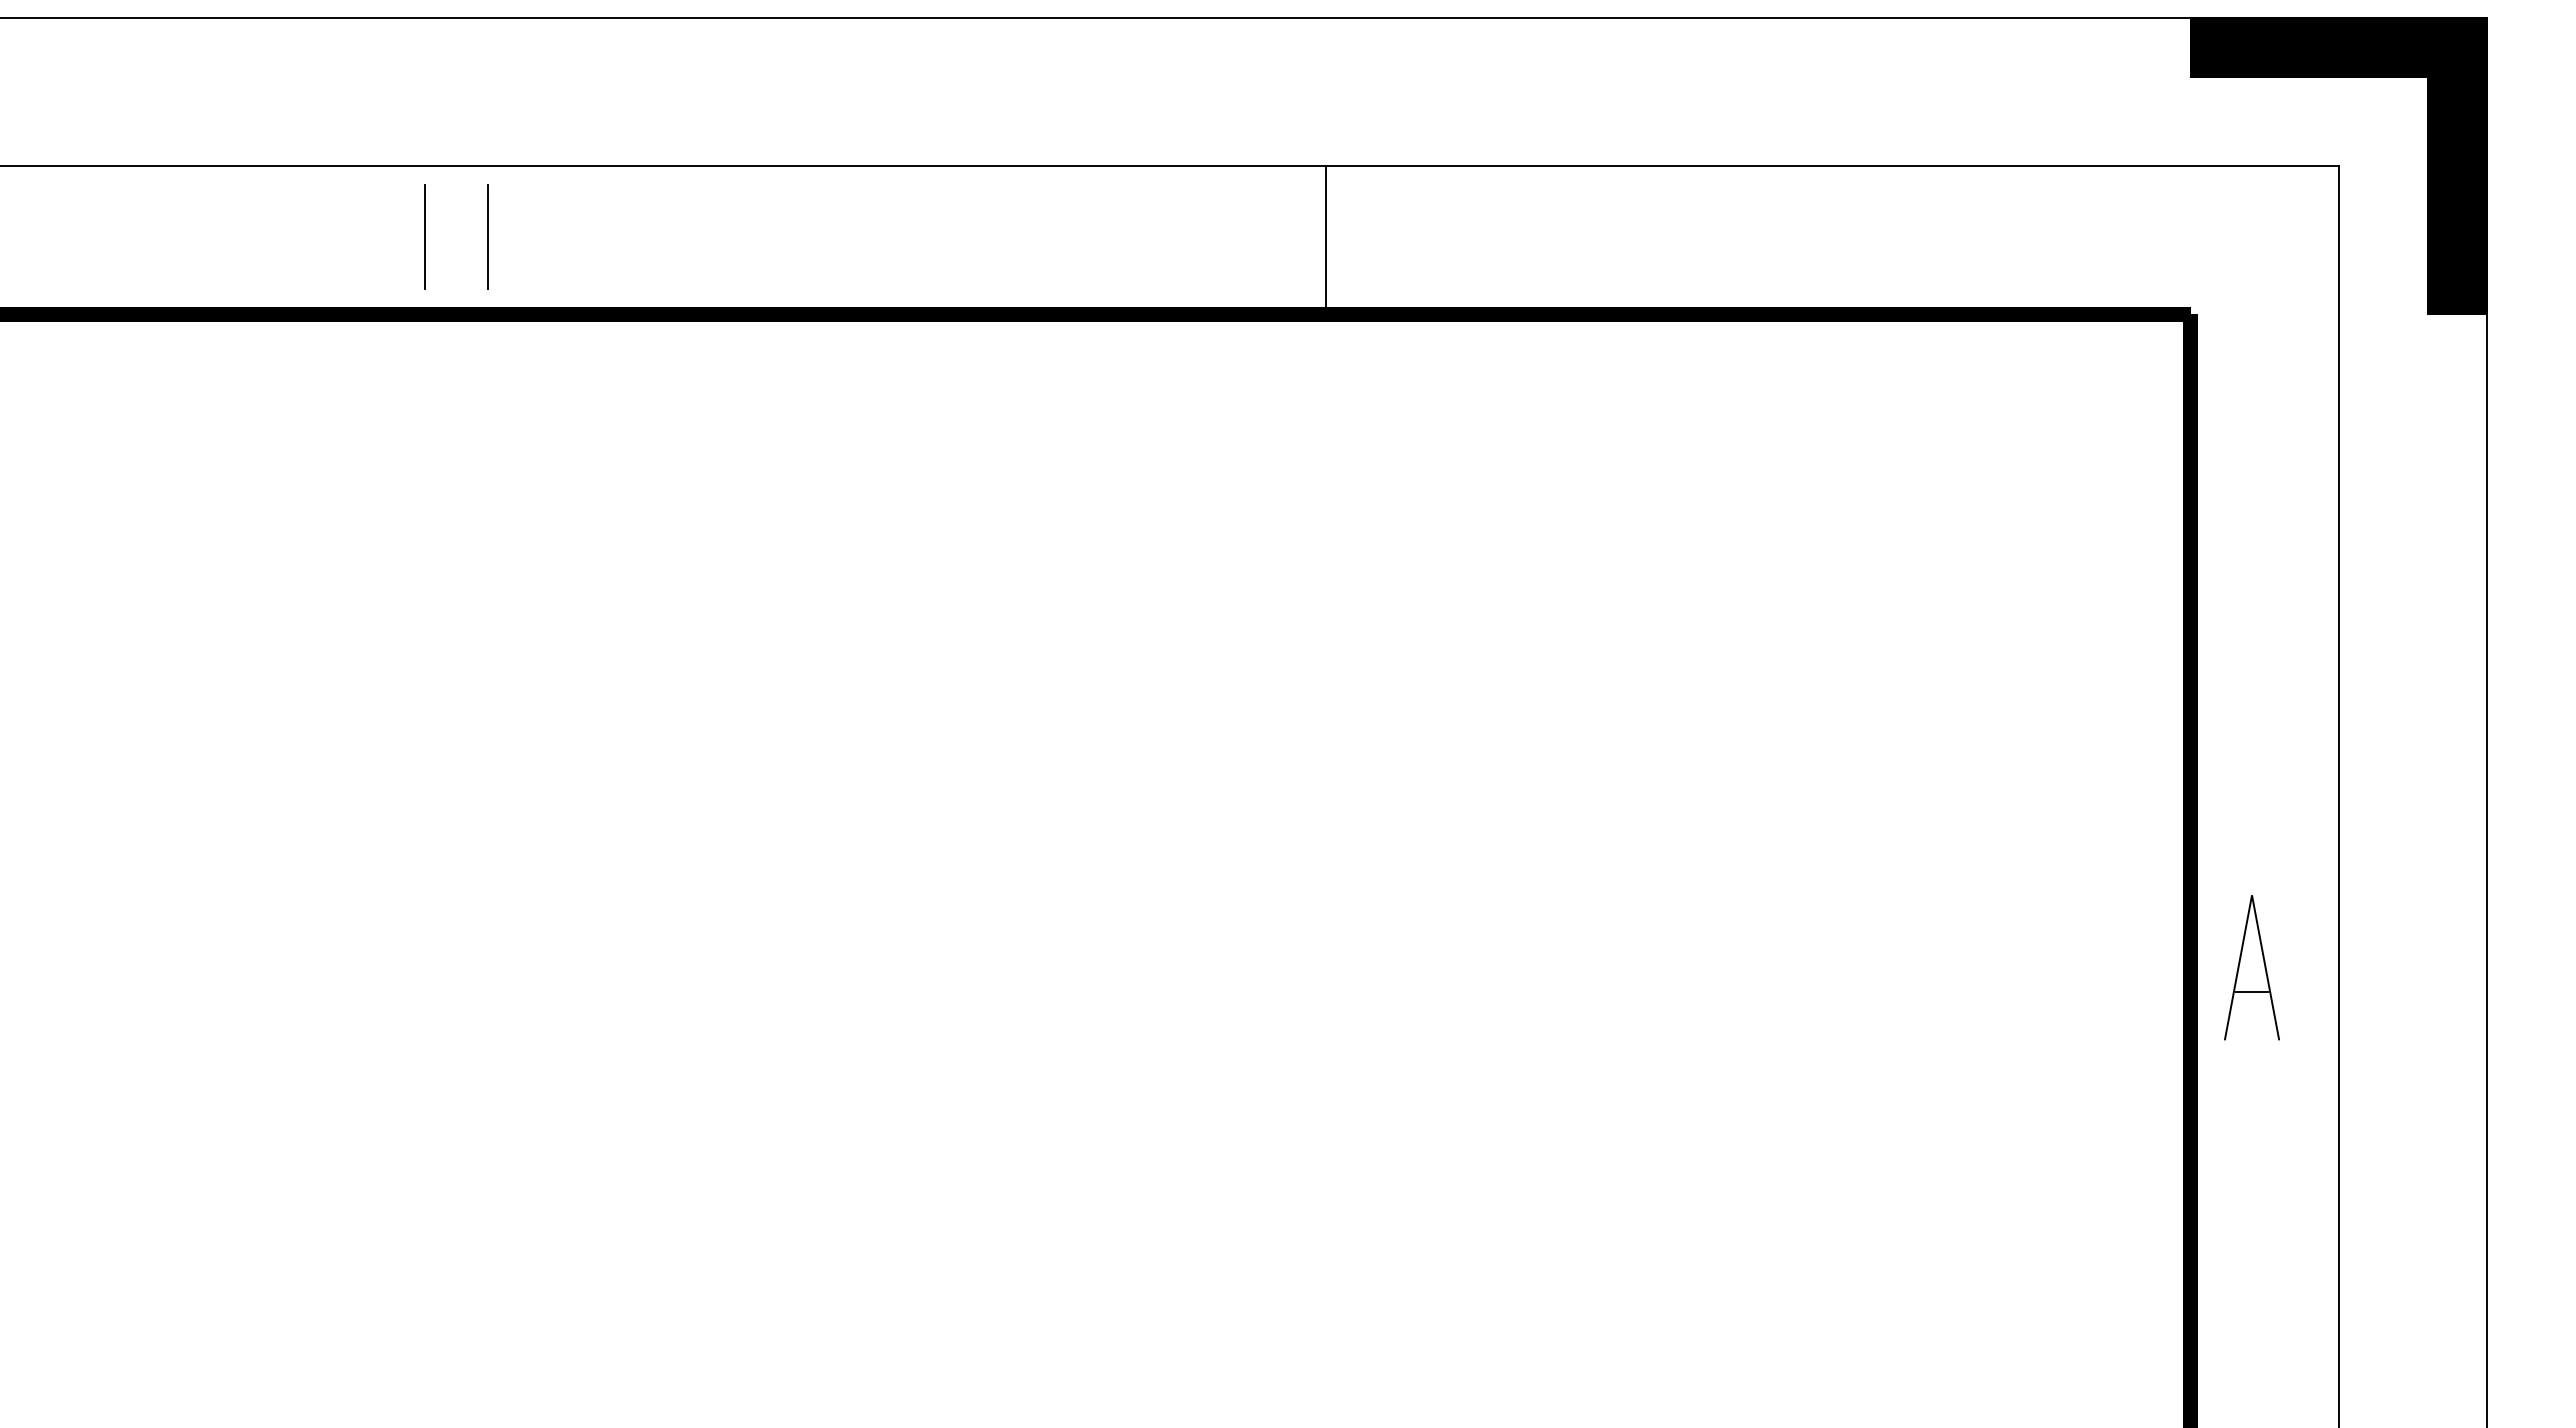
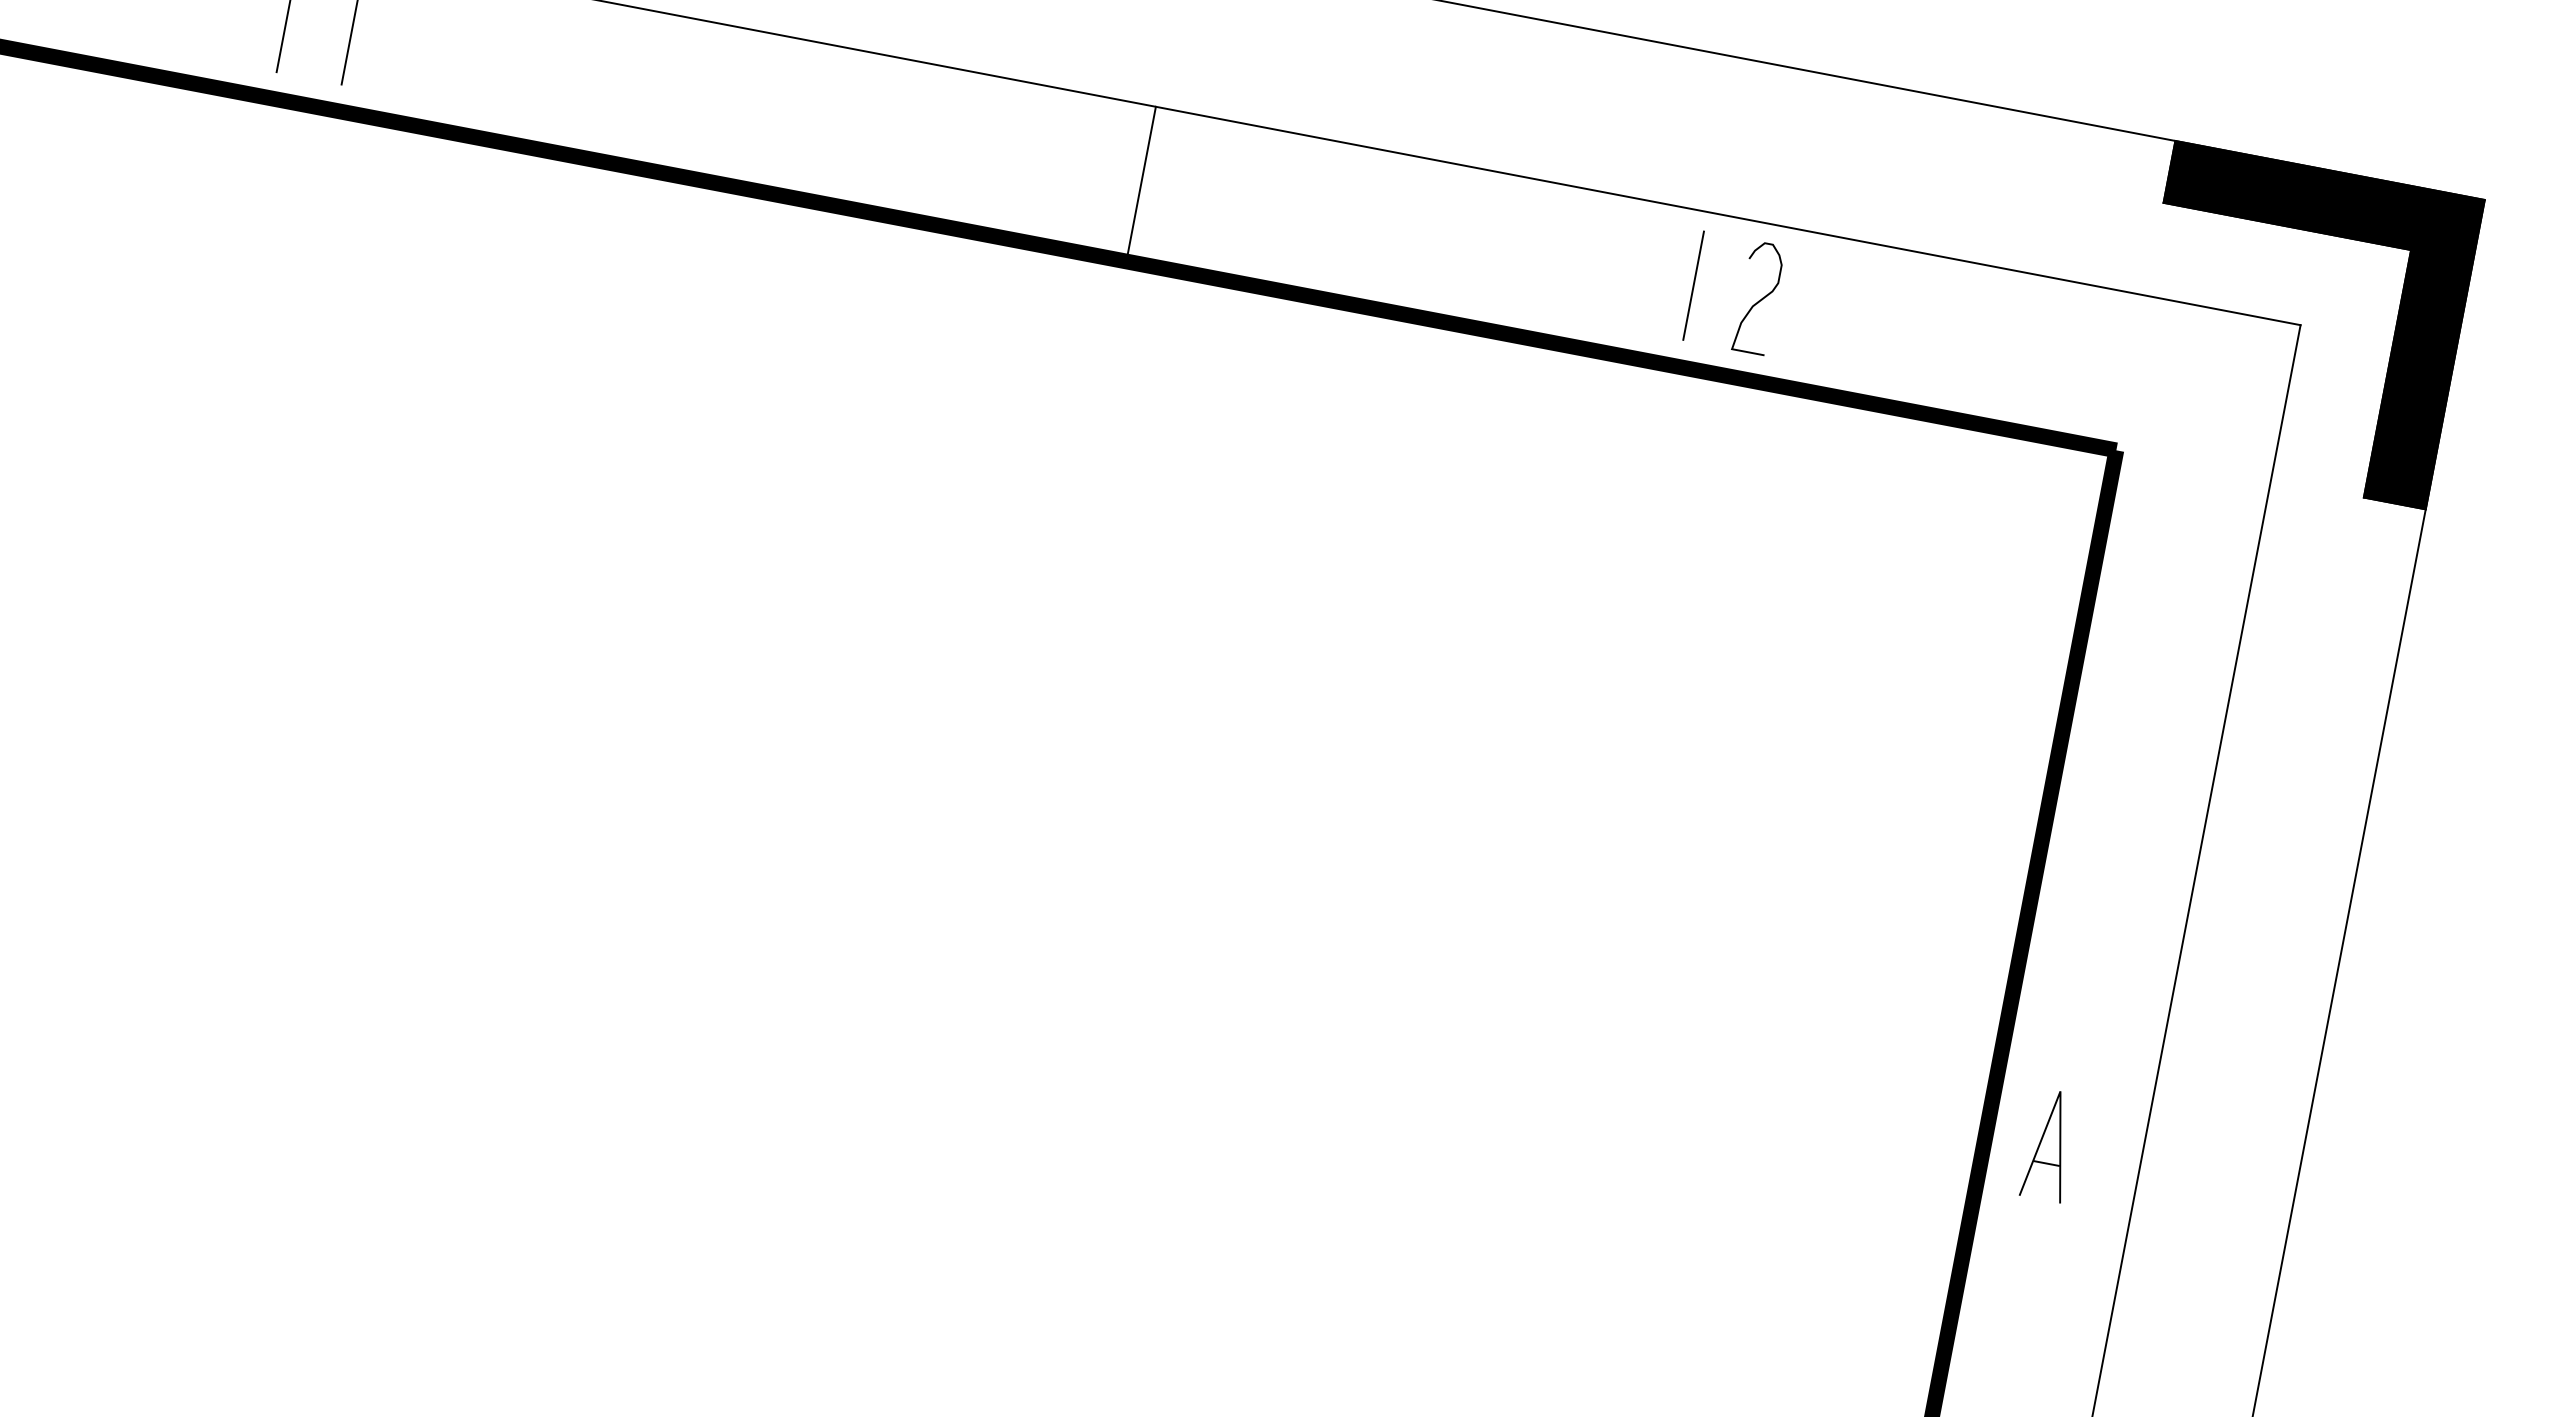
line: (1771, 236) -> (1693, 285), added
curve: (1835, 237) -> (1760, 299), added
line: (1326, 240) -> (1141, 184), moved
part: (2251, 967) -> (2049, 1145), size x0.71

